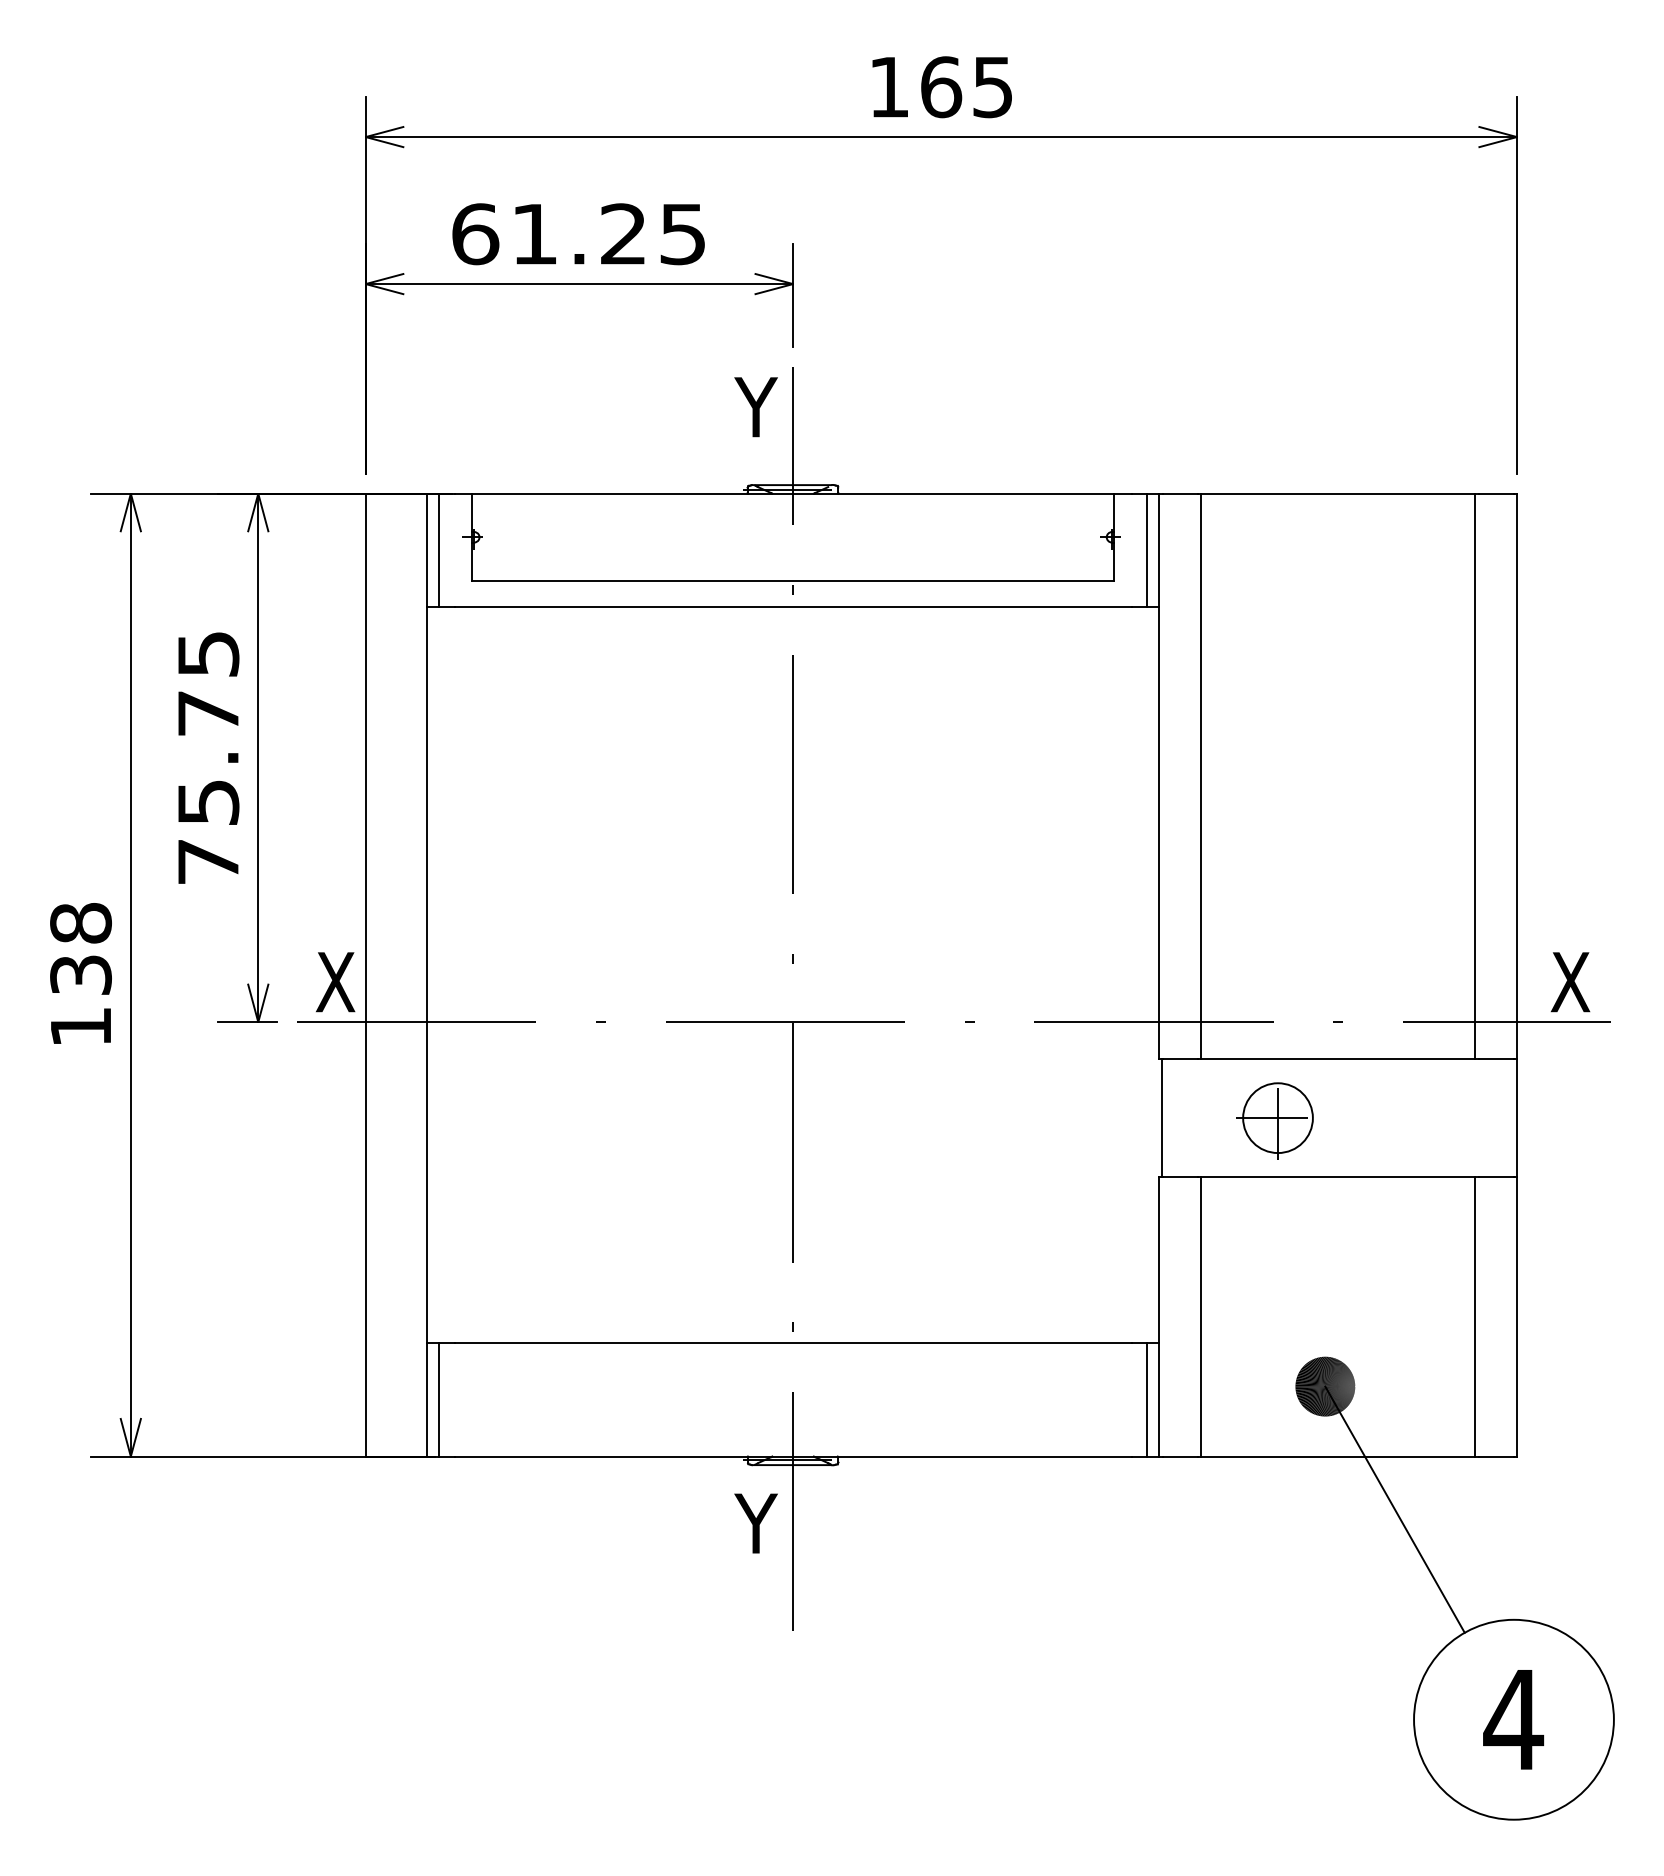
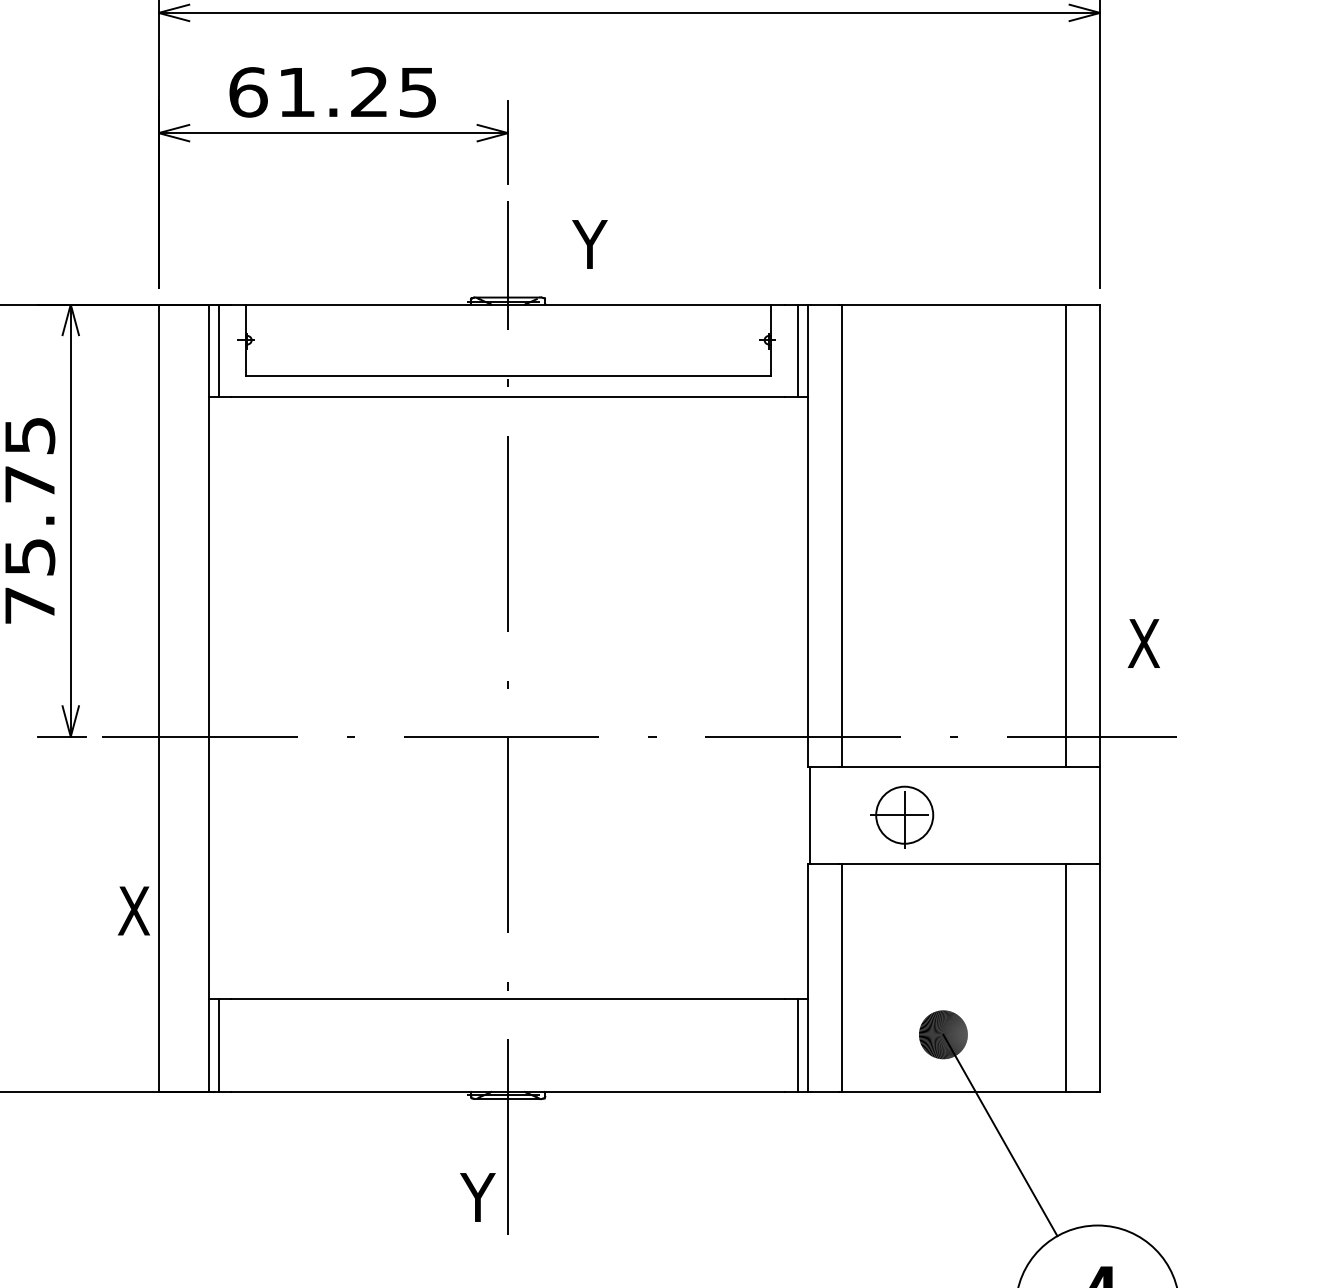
text: (755, 407) -> (589, 244), moved
text: (335, 982) -> (133, 911), moved
text: (1570, 982) -> (1143, 643), moved
text: (755, 1523) -> (477, 1197), moved

